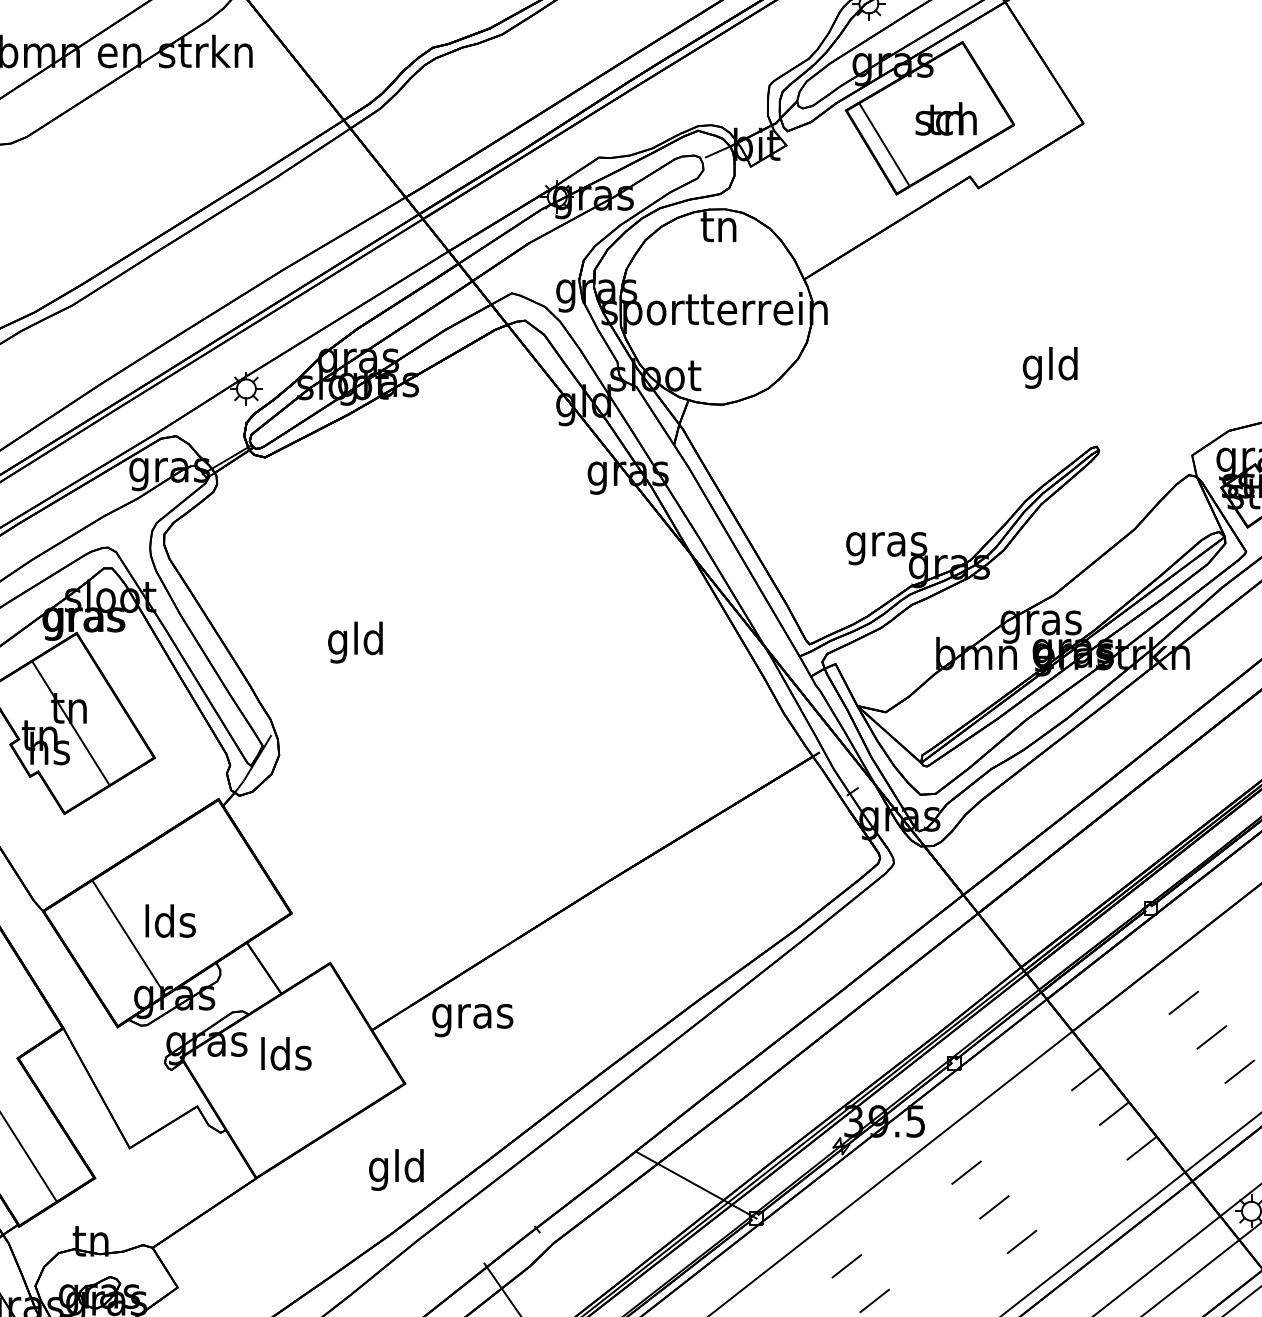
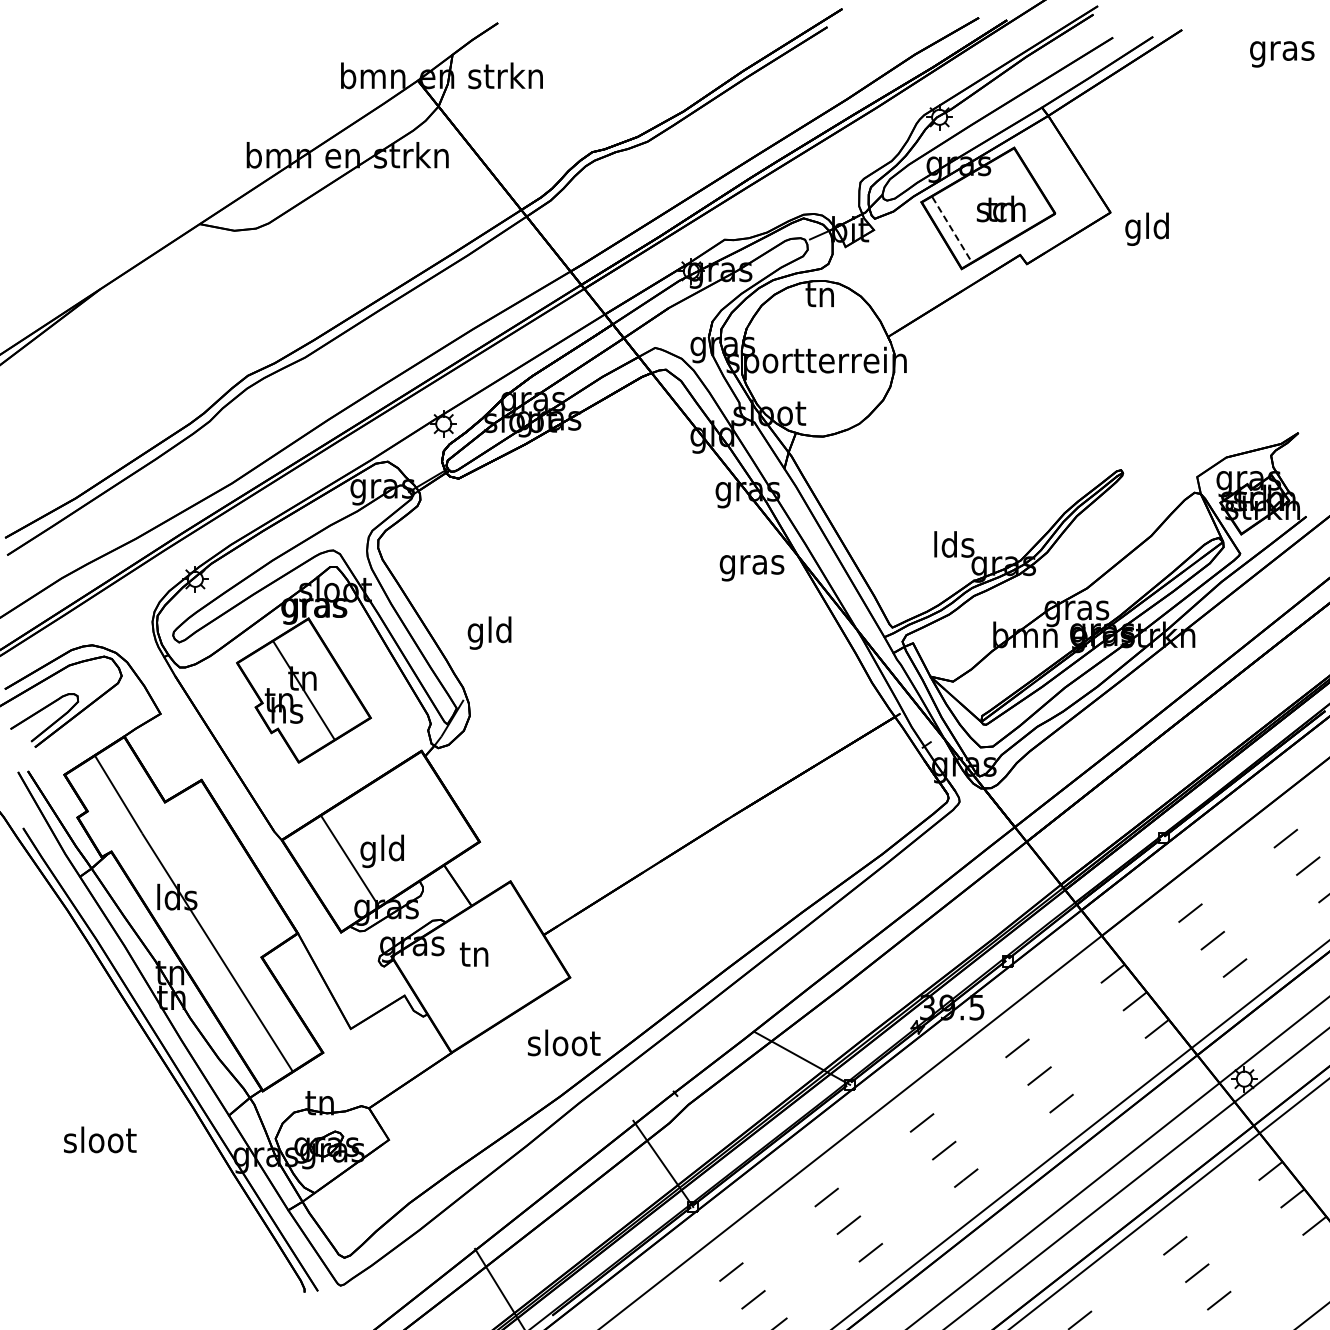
line: (885, 144) -> (952, 229), solid -> dashed
text: (1049, 366) -> (1146, 228), moved
text: (886, 543) -> (953, 547), gras -> lds
text: (355, 641) -> (489, 632), moved
text: (168, 925) -> (381, 851), lds -> gld
text: (472, 1020) -> (751, 568), moved
text: (286, 1053) -> (475, 953), lds -> tn
text: (396, 1169) -> (563, 1045), gld -> sloot

